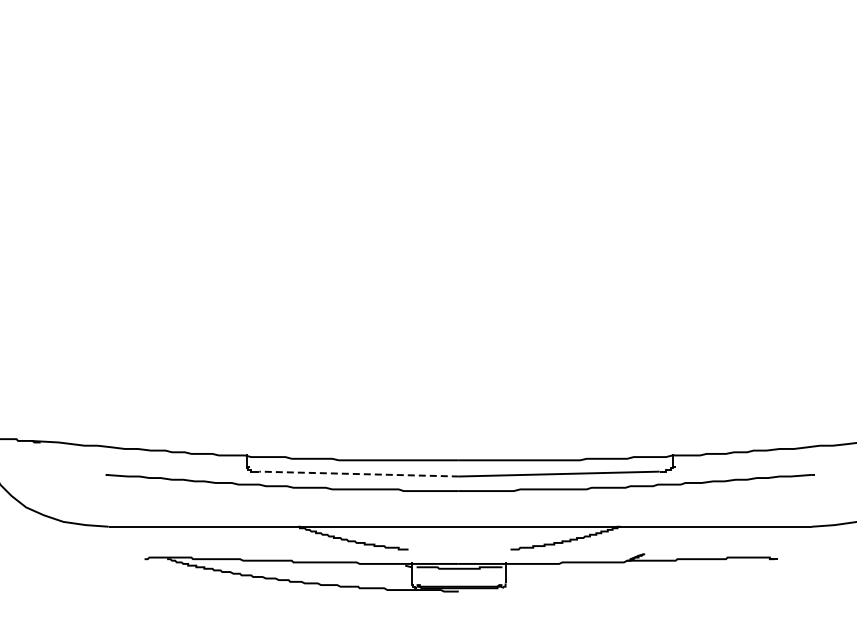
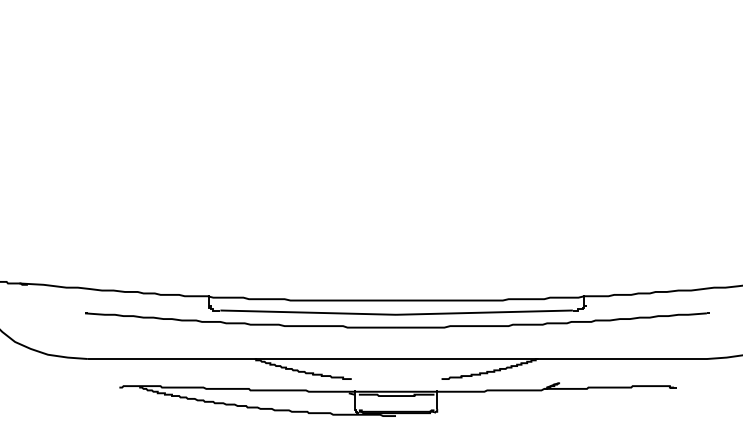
line: (359, 474) -> (308, 313), dashed -> solid

